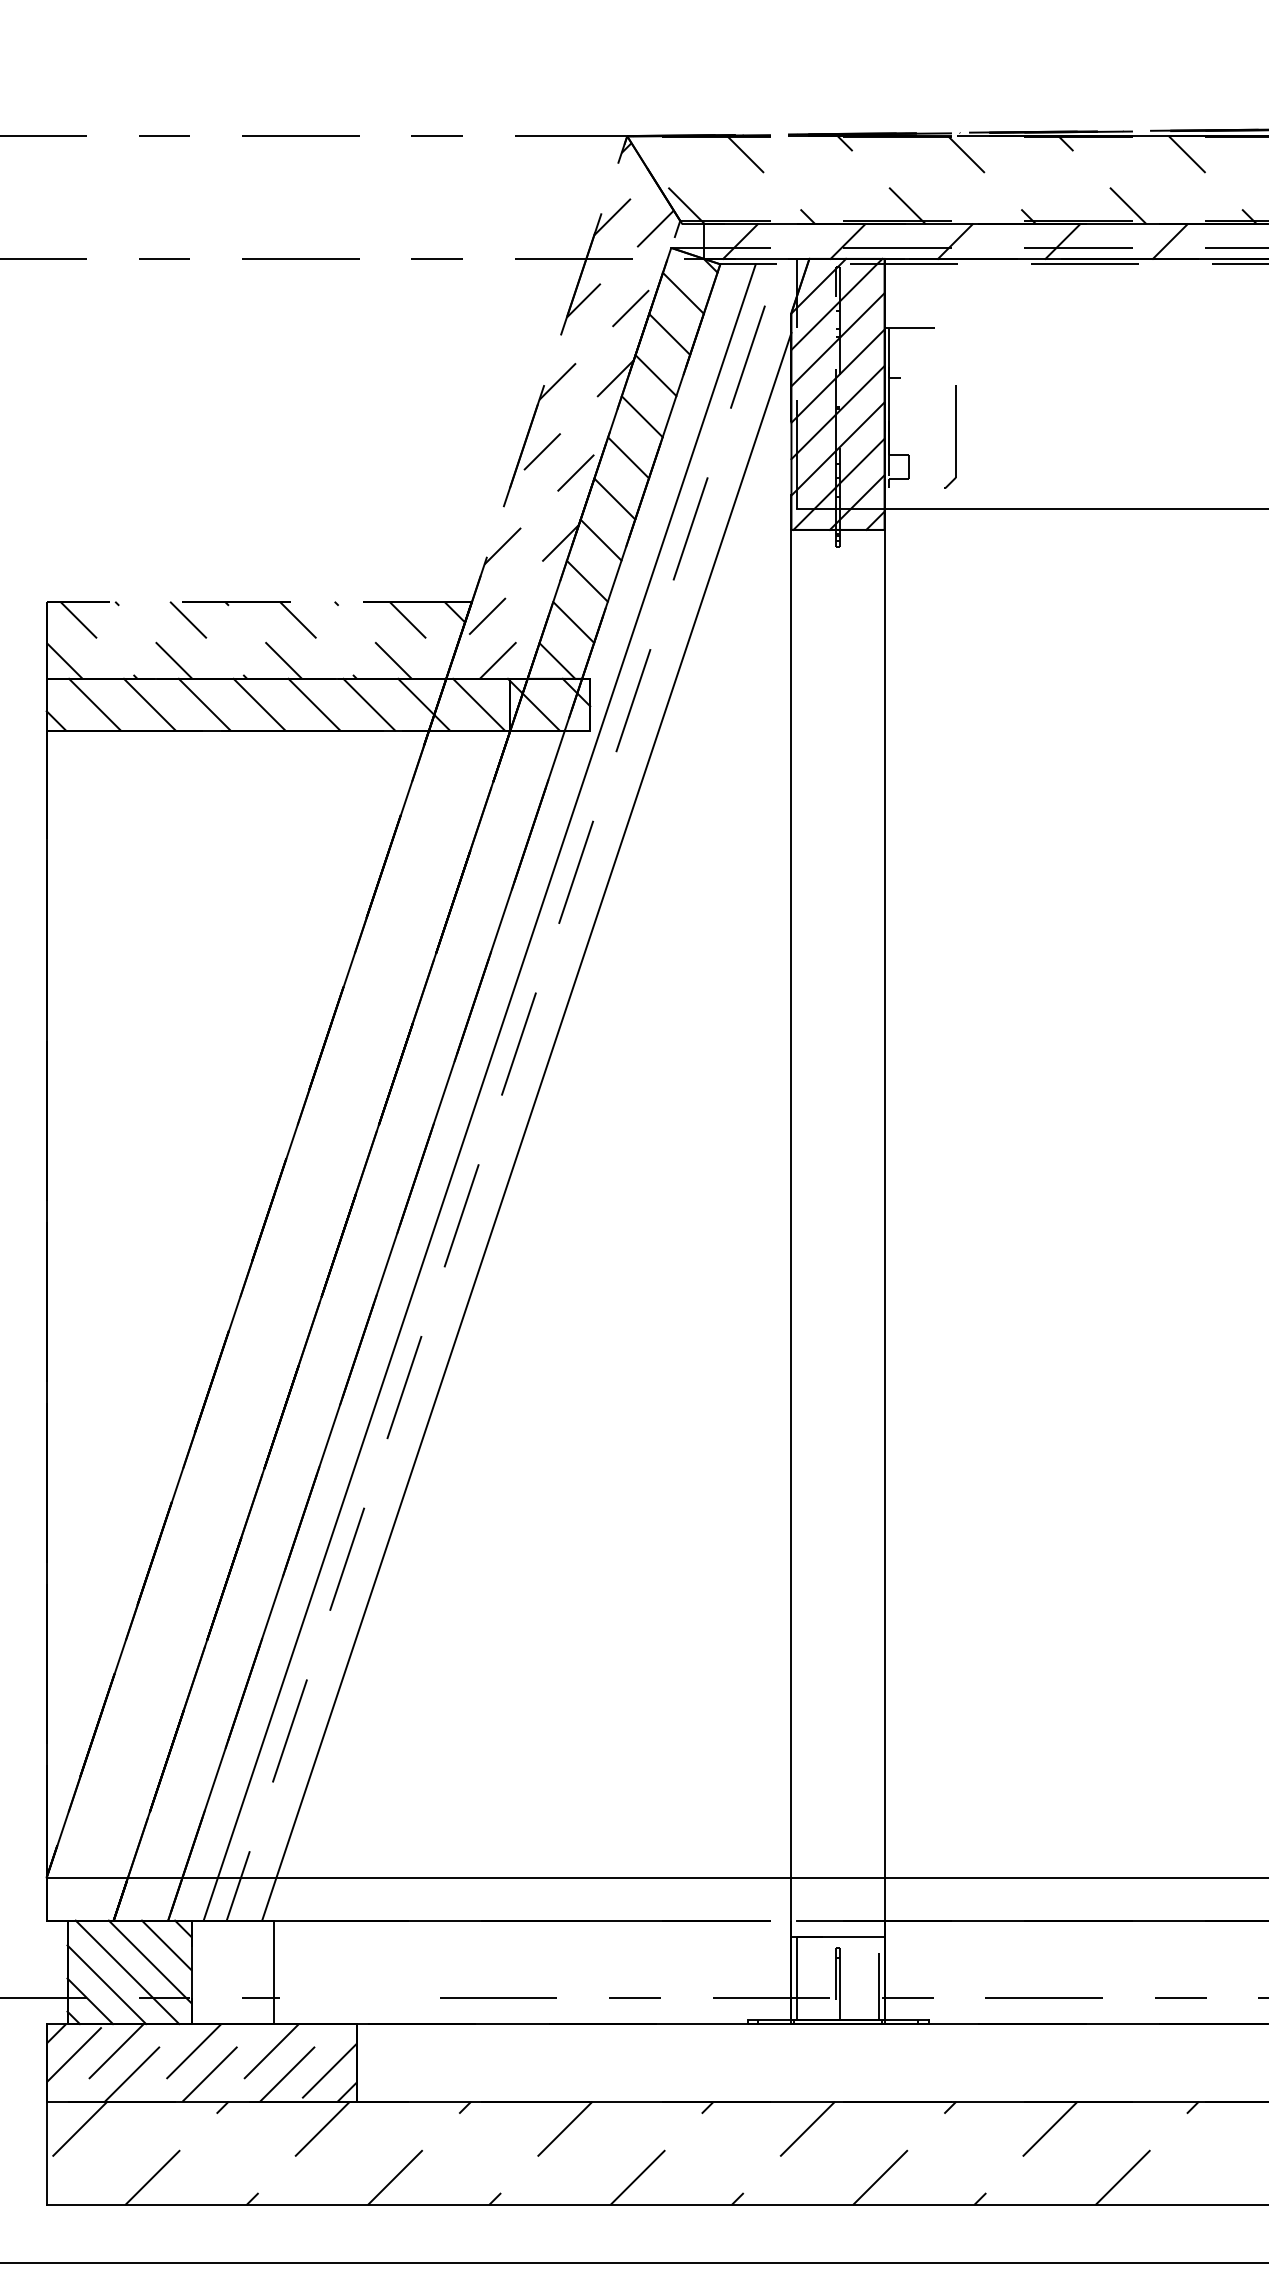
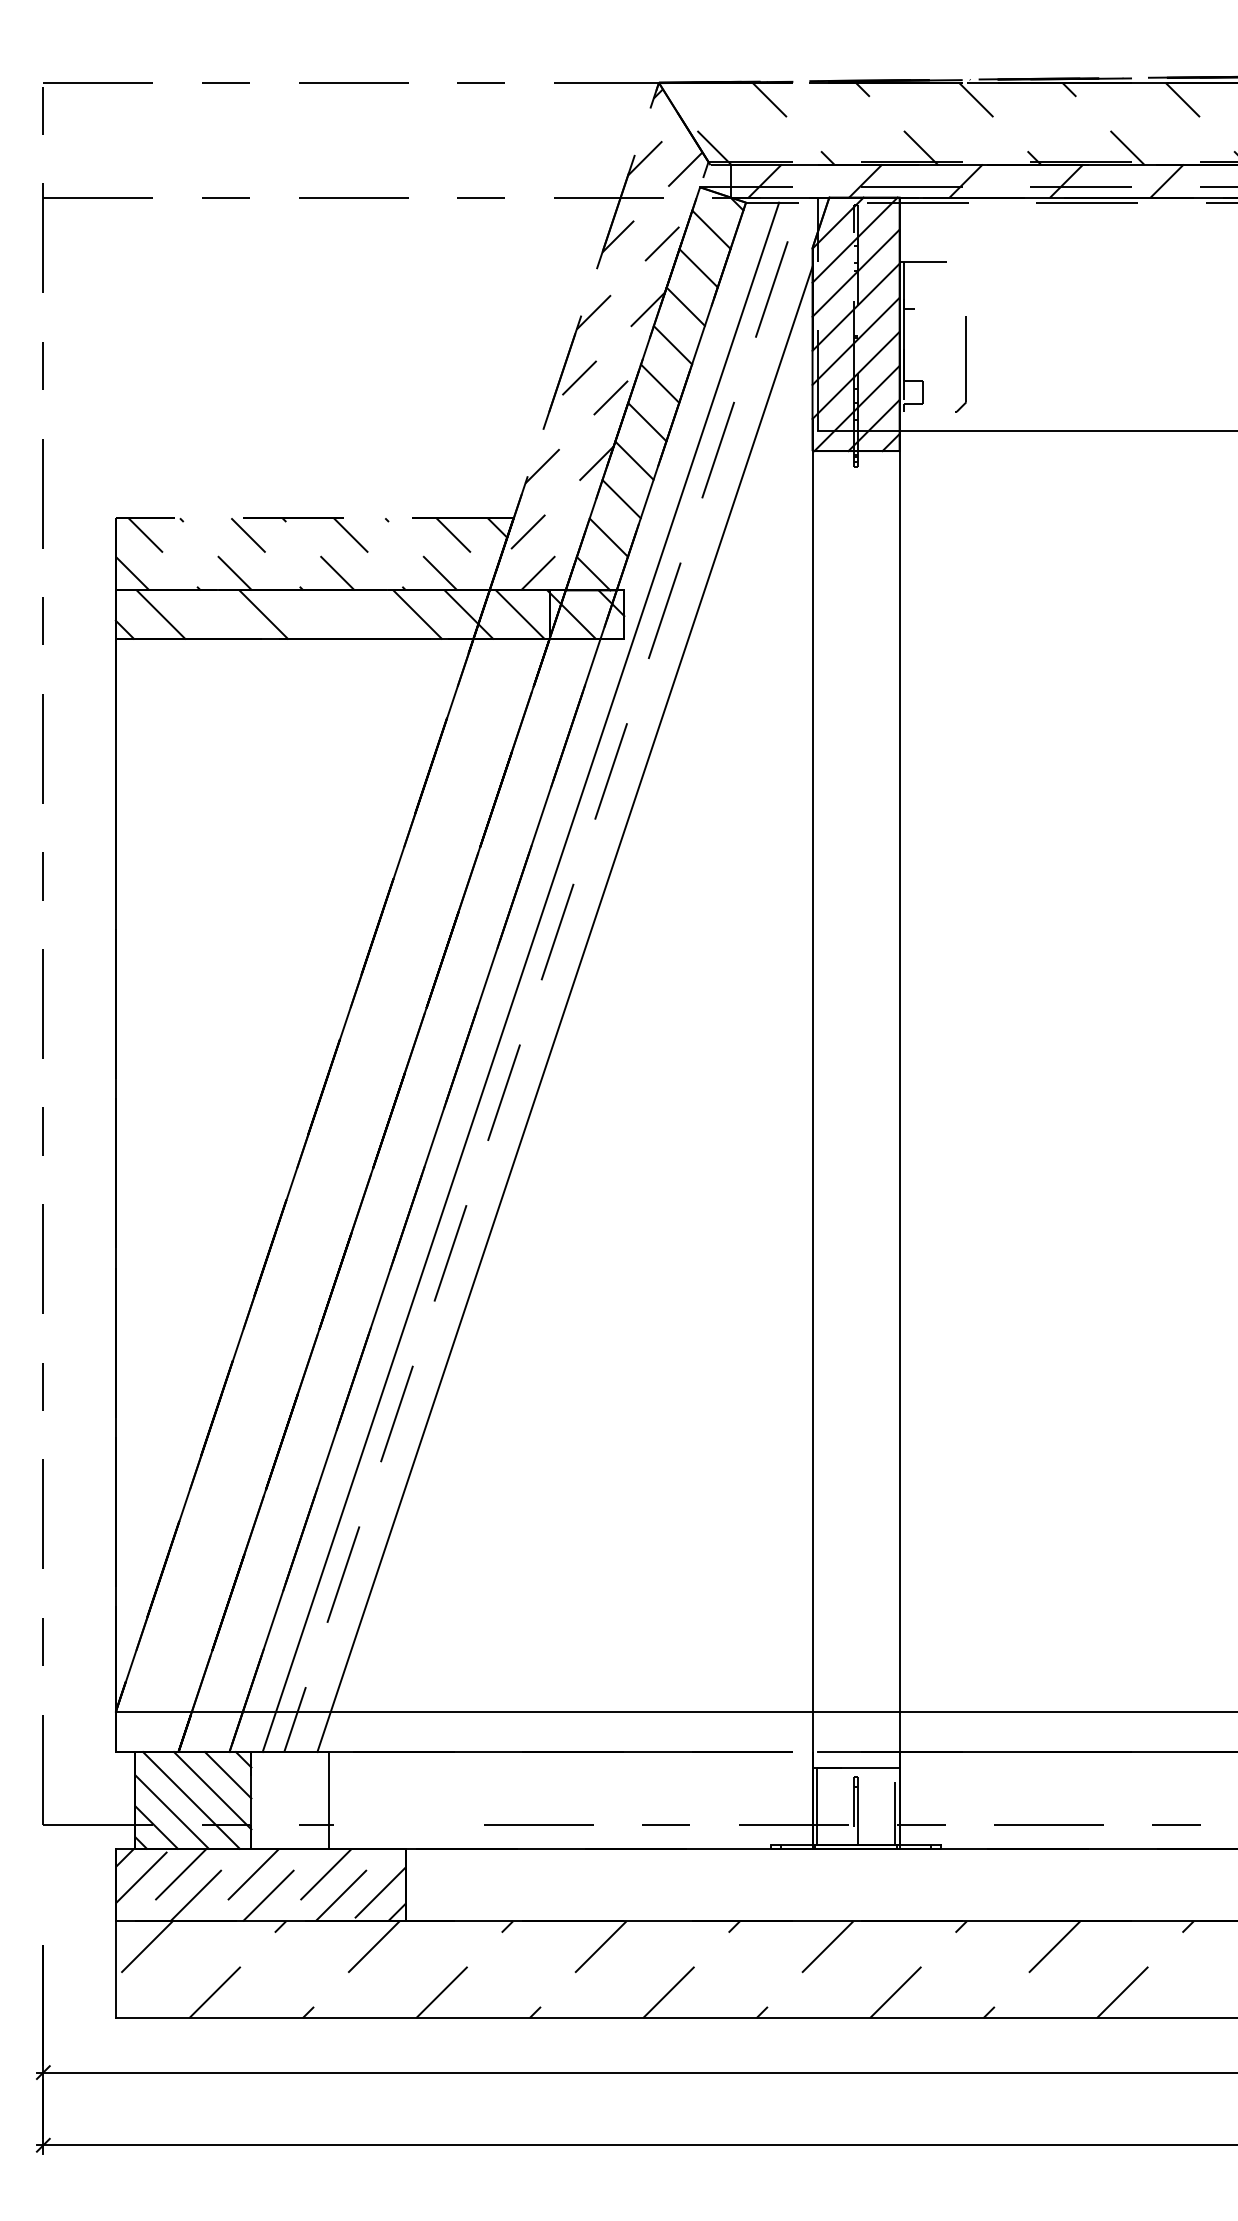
line: (150, 704) -> (212, 614), removed
line: (259, 704) -> (314, 614), removed
line: (314, 704) -> (366, 614), removed

